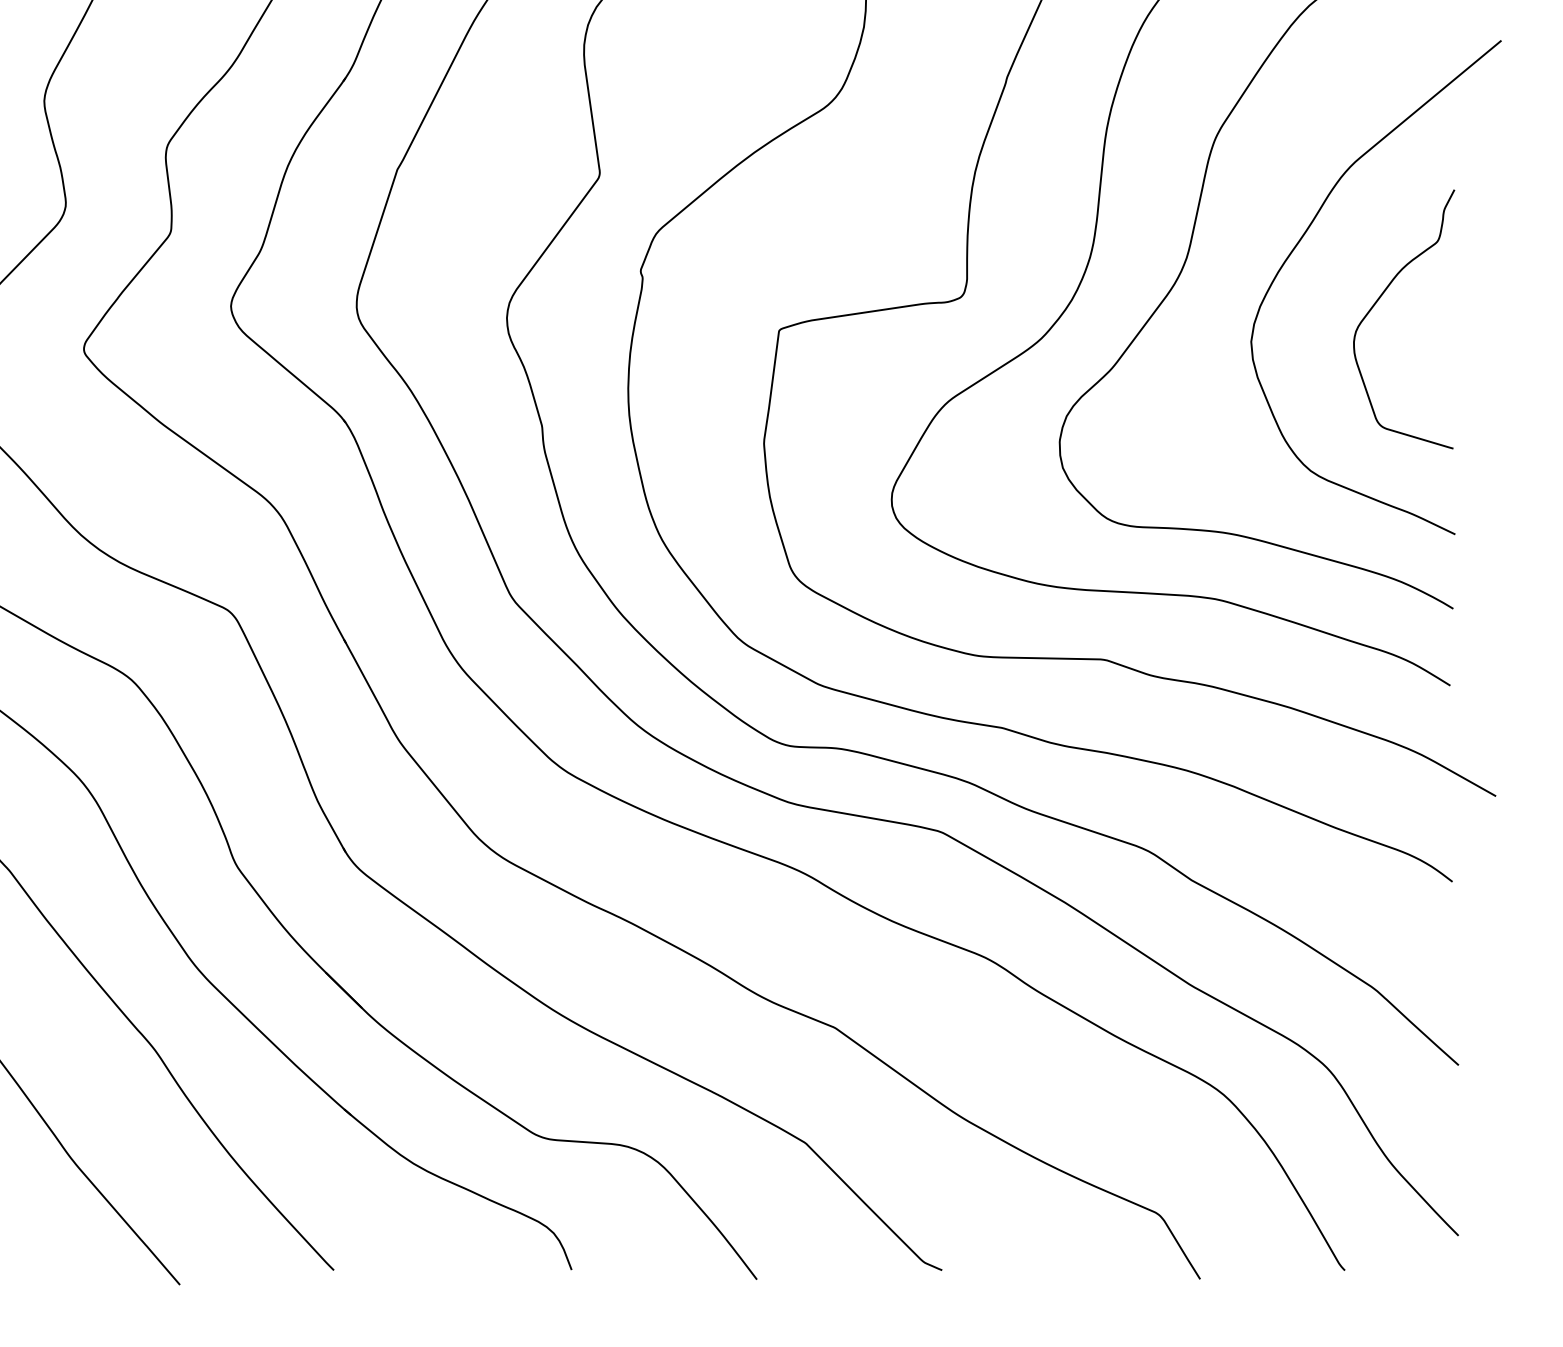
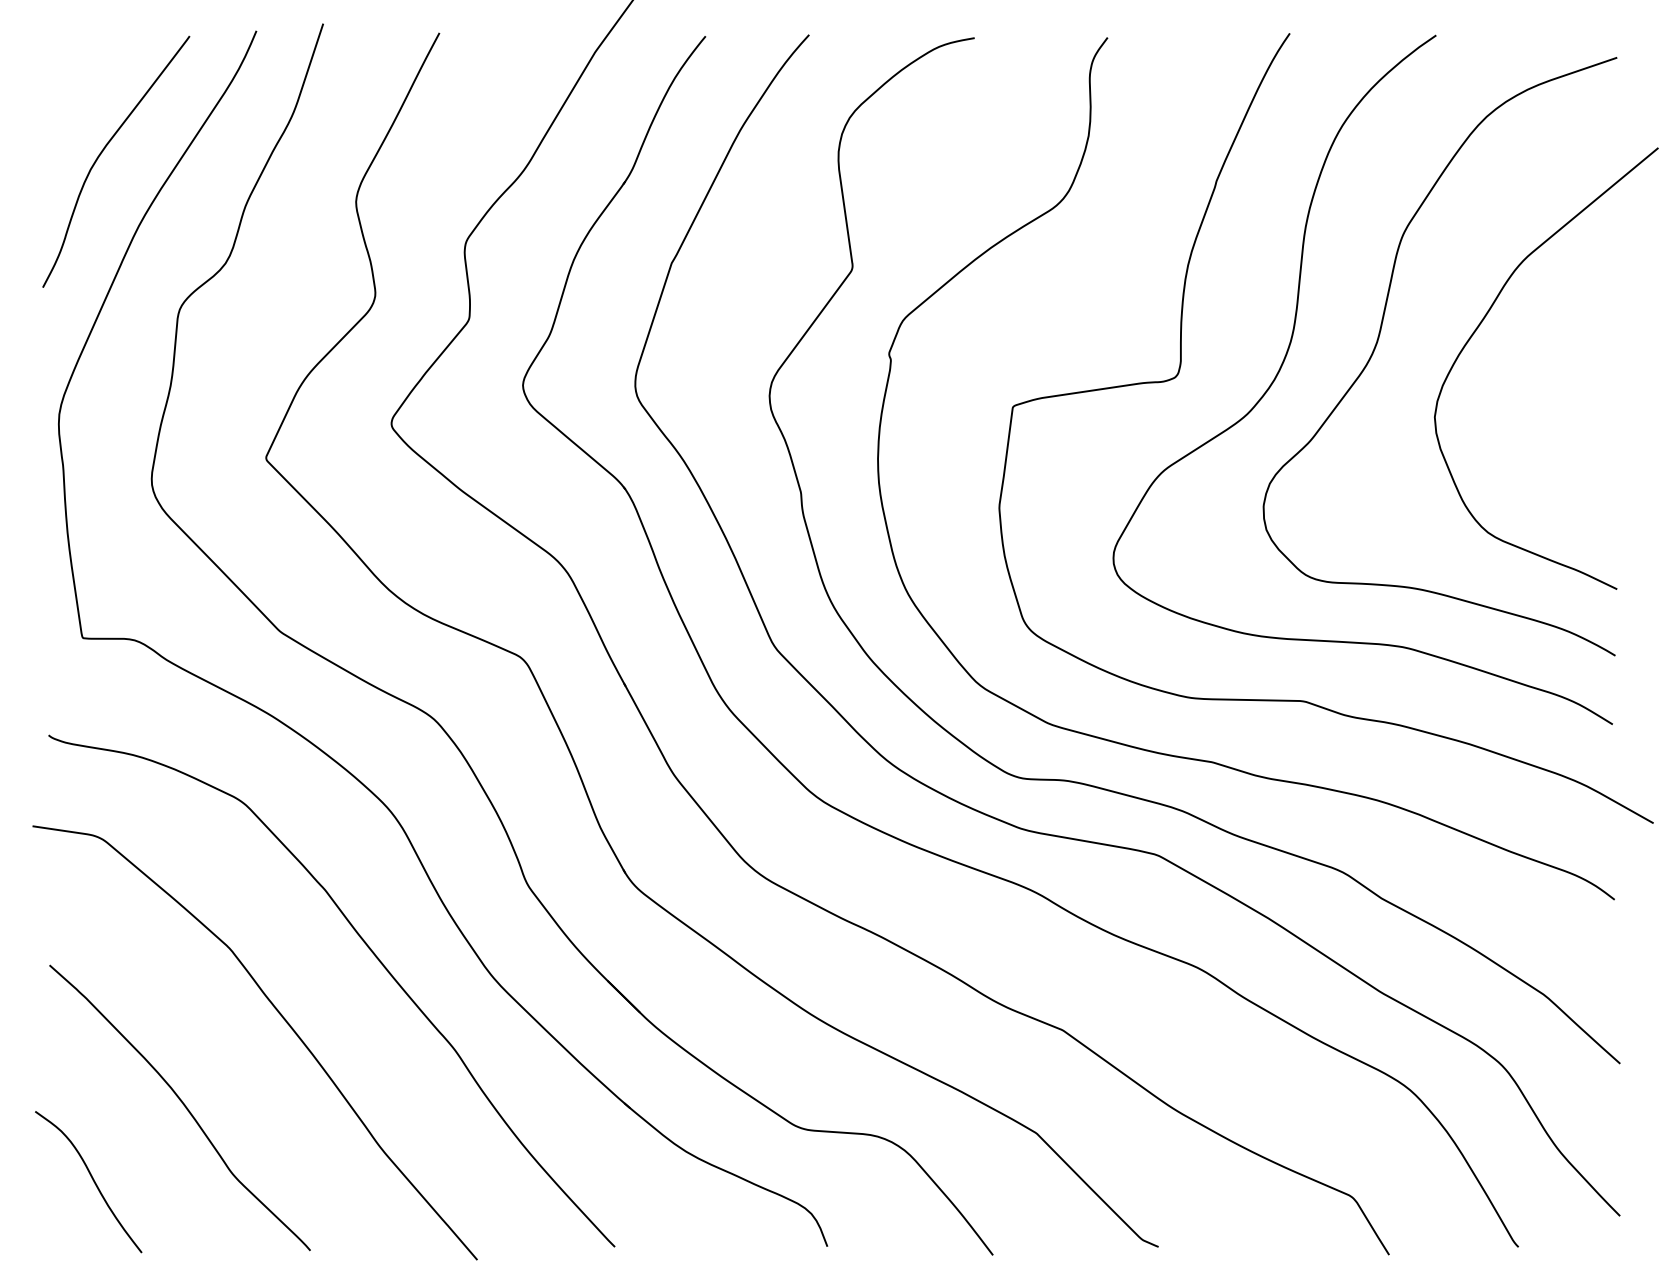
curve: (1377, 303) -> (1547, 382), removed

